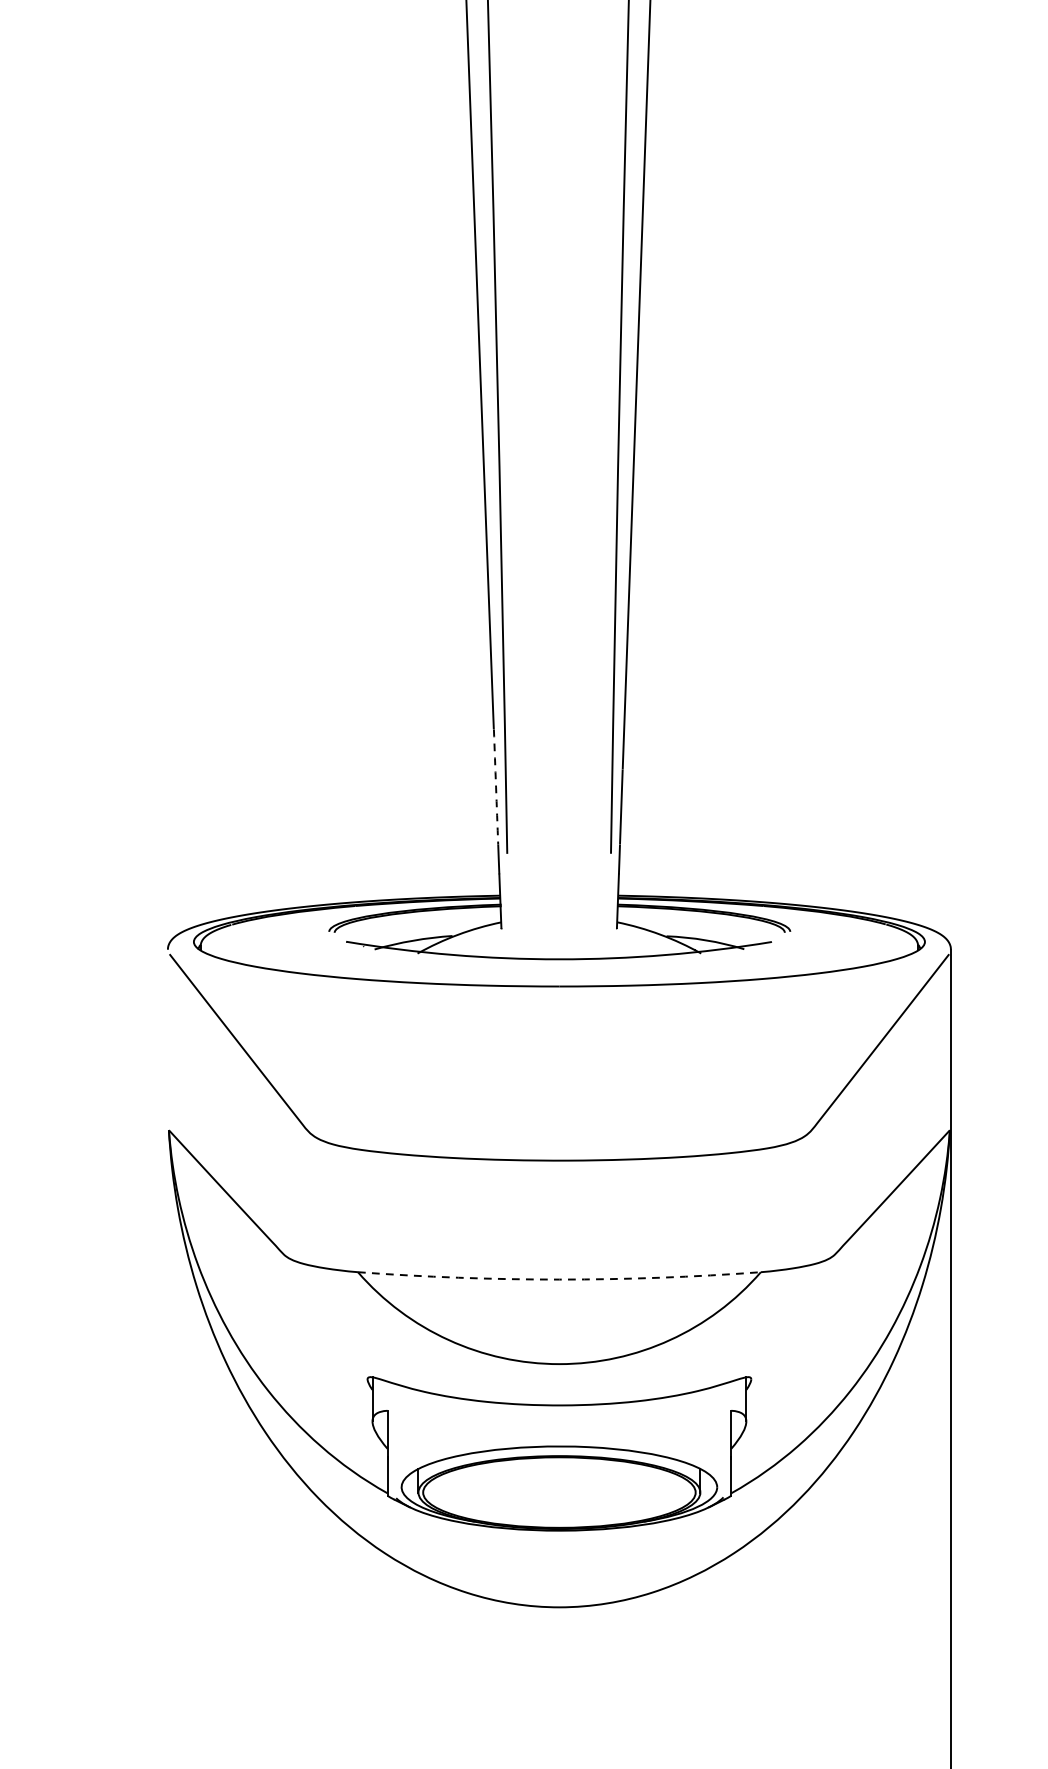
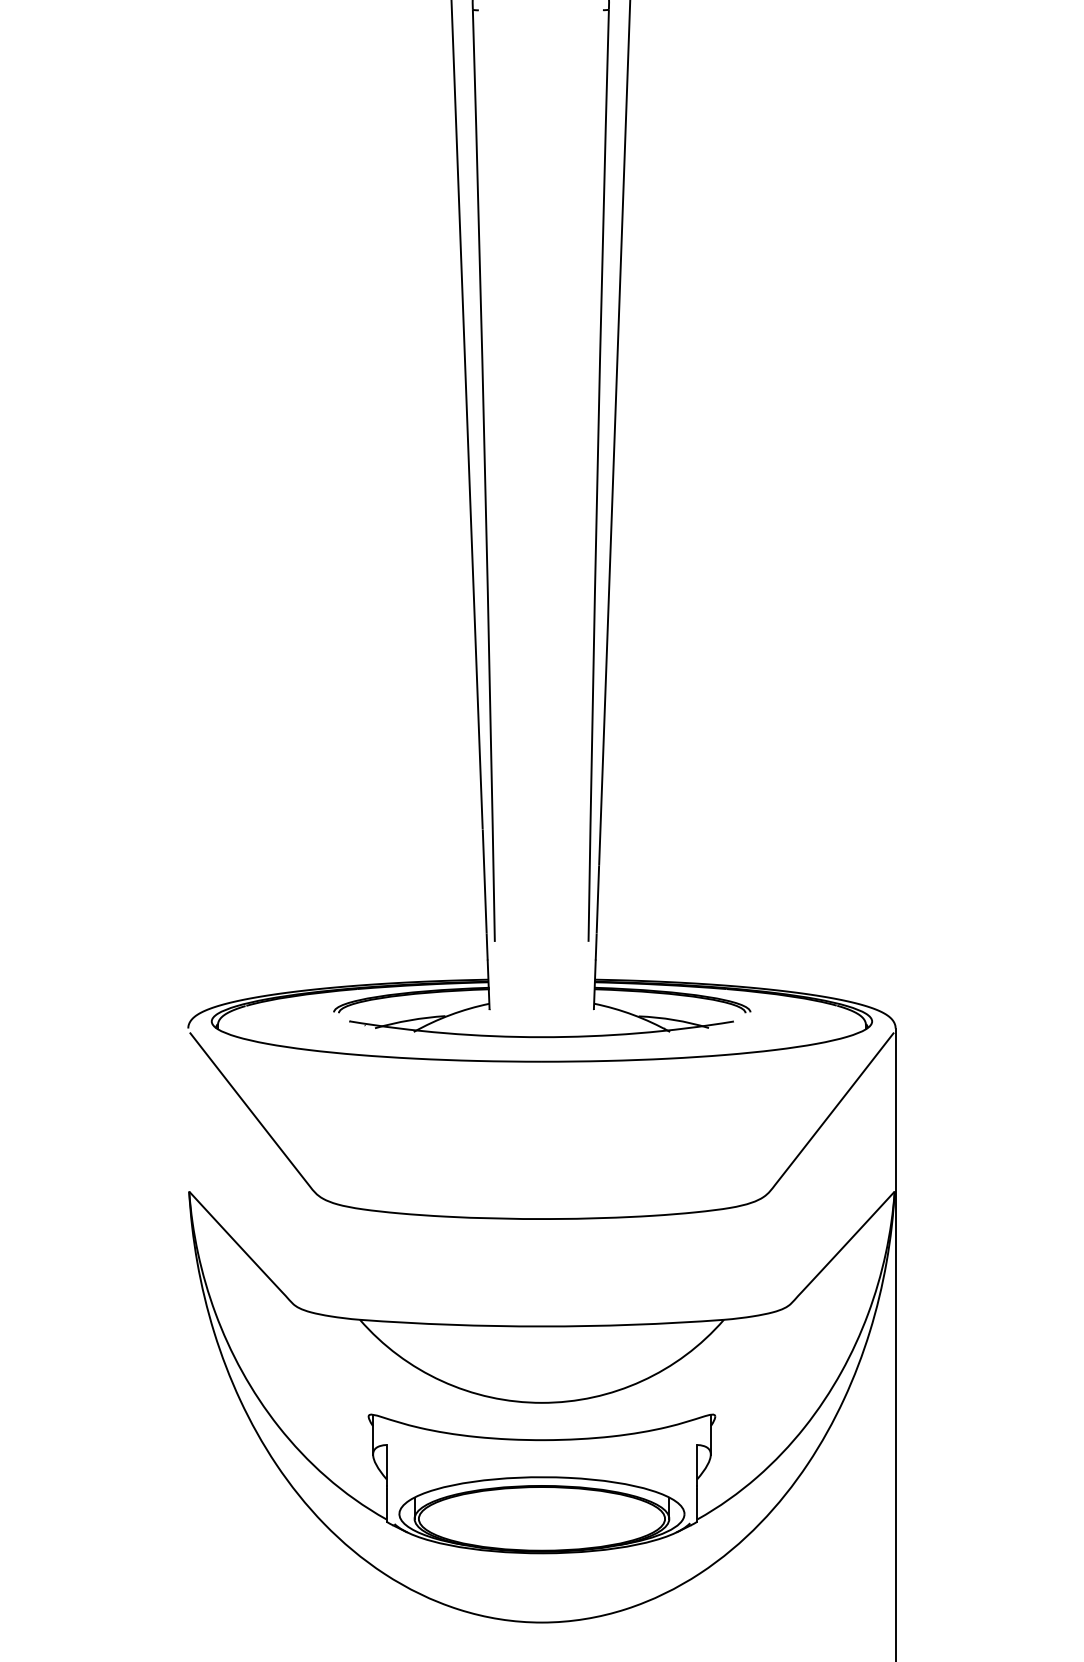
arc: (495, 786) -> (484, 881), dashed -> solid
arc: (558, 1279) -> (541, 1326), dashed -> solid

